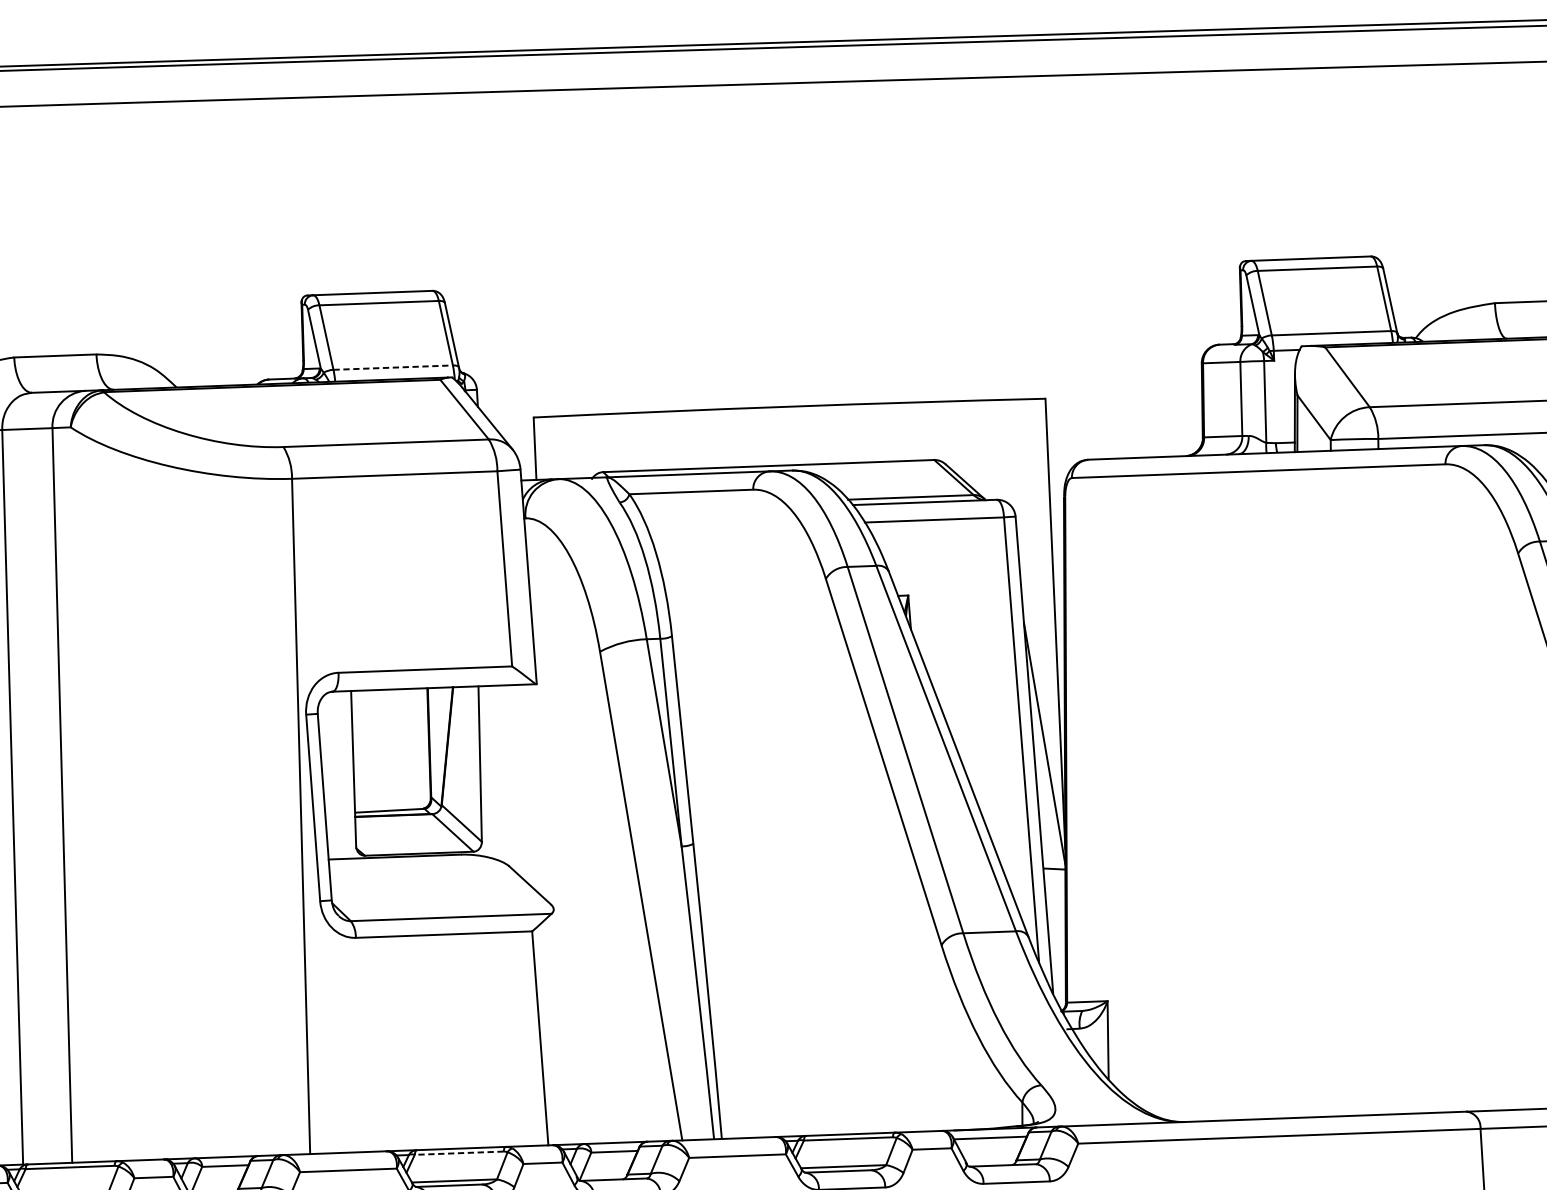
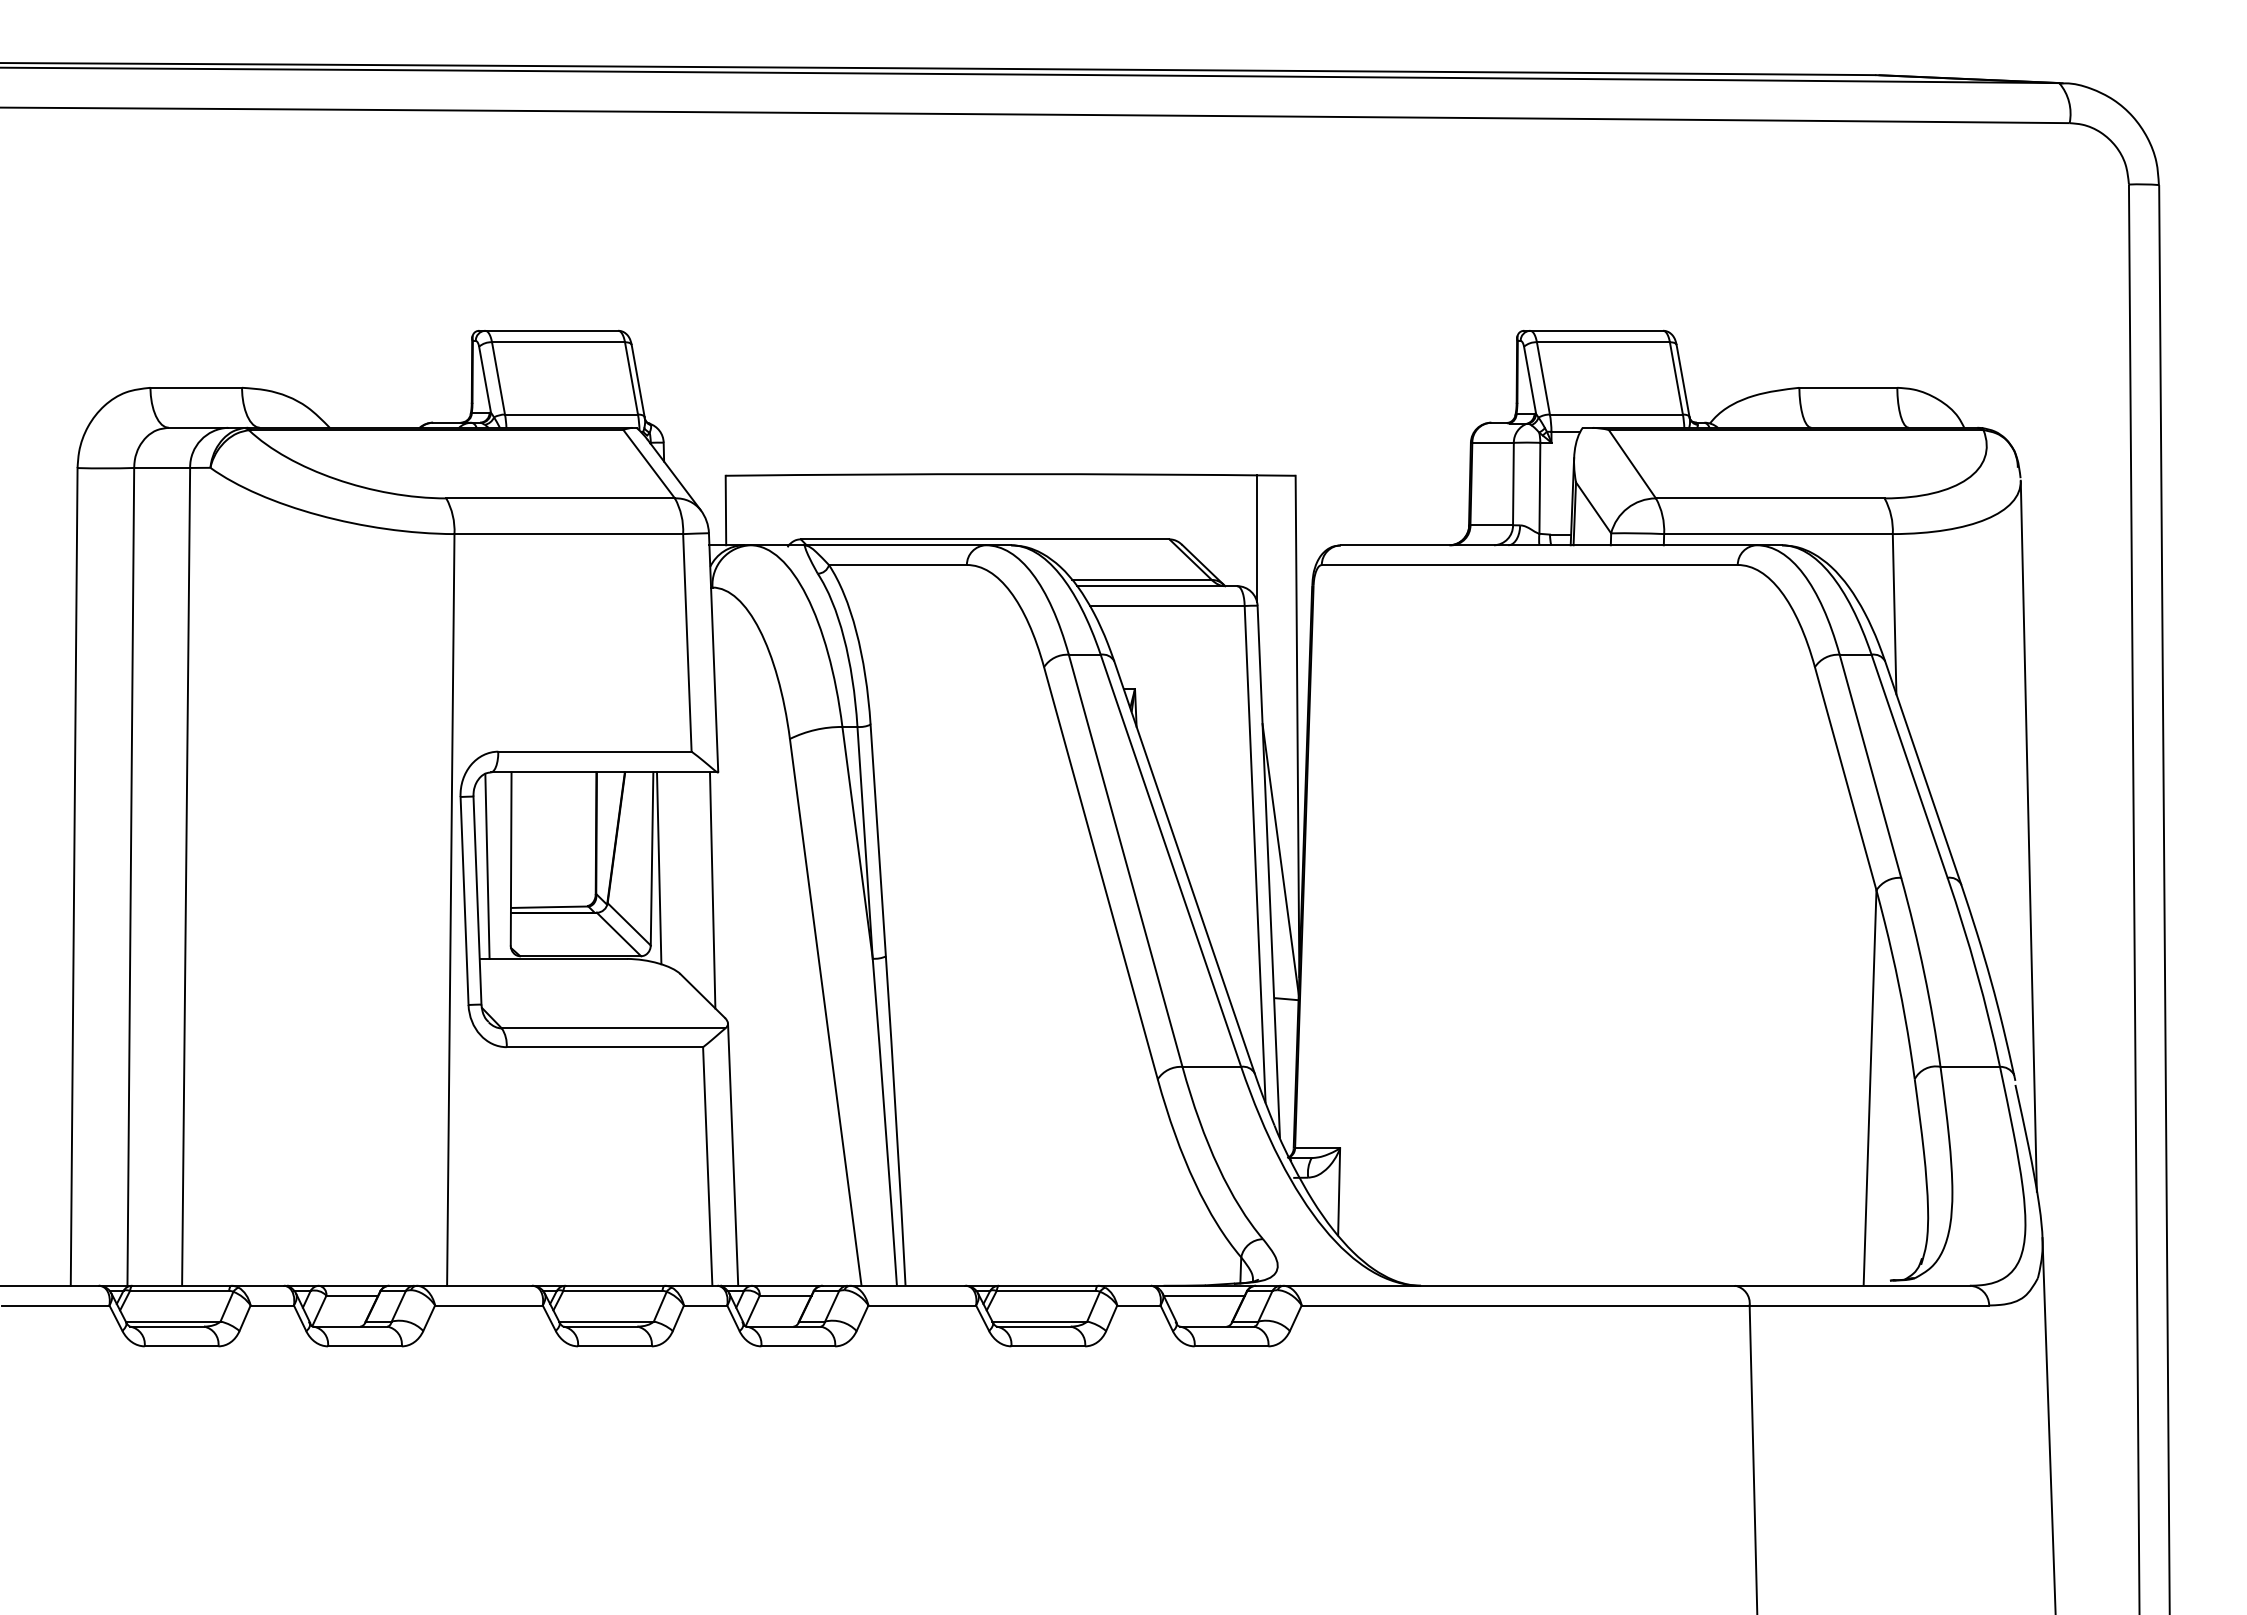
line: (393, 367) -> (571, 414), dashed -> solid
line: (1013, 456) -> (1257, 538), added
line: (487, 772) -> (659, 868), added
line: (332, 775) -> (487, 865), added
line: (535, 790) -> (712, 890), added
line: (563, 1026) -> (733, 1154), added
line: (458, 1152) -> (612, 1290), dashed -> solid

